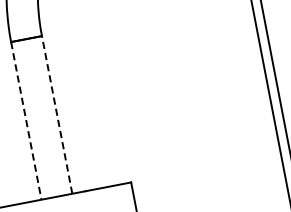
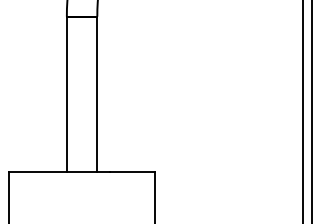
line: (57, 114) -> (97, 94), dashed -> solid
line: (25, 120) -> (66, 94), dashed -> solid

